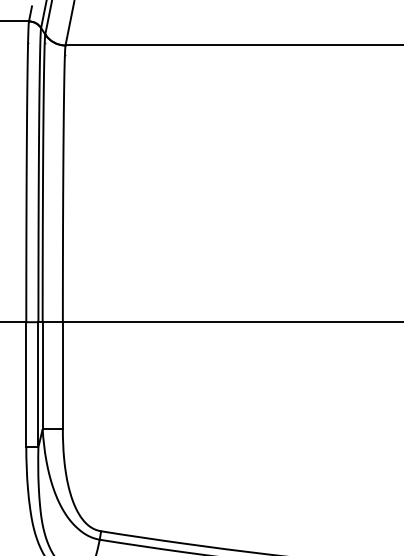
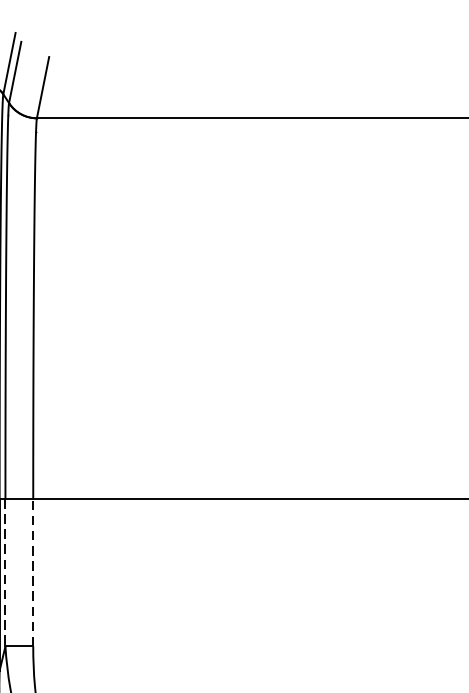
line: (42, 375) -> (5, 572), solid -> dashed
line: (62, 375) -> (32, 572), solid -> dashed

